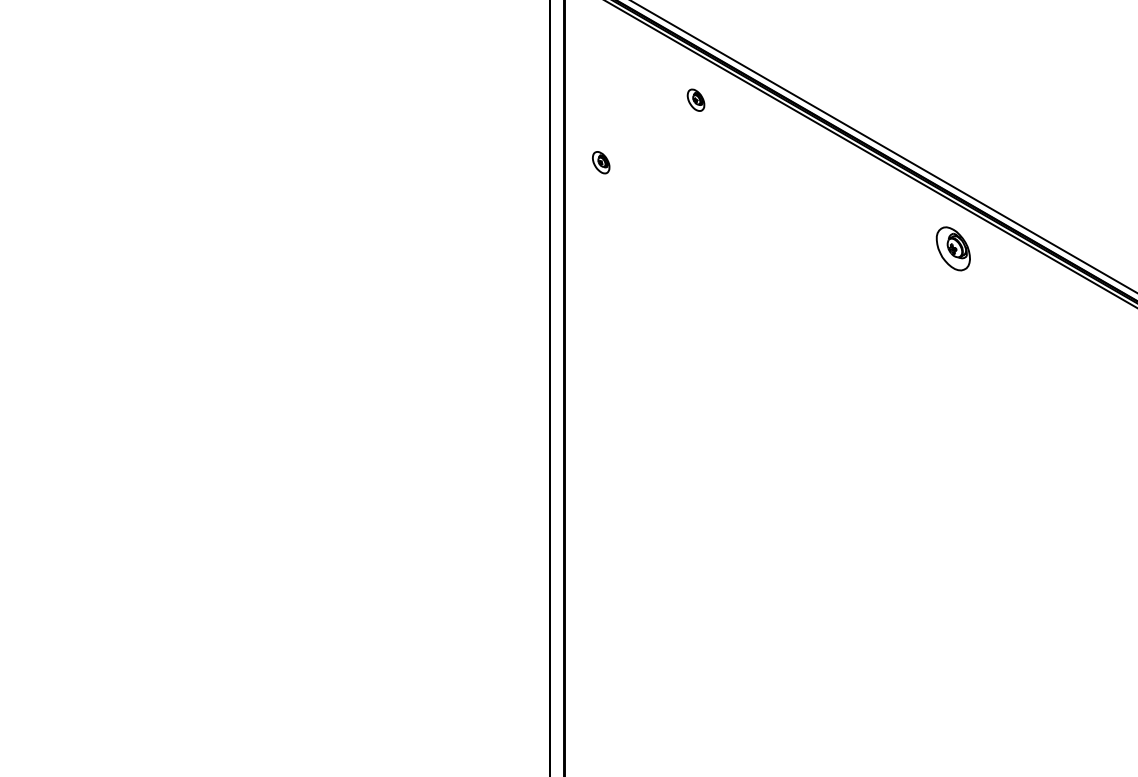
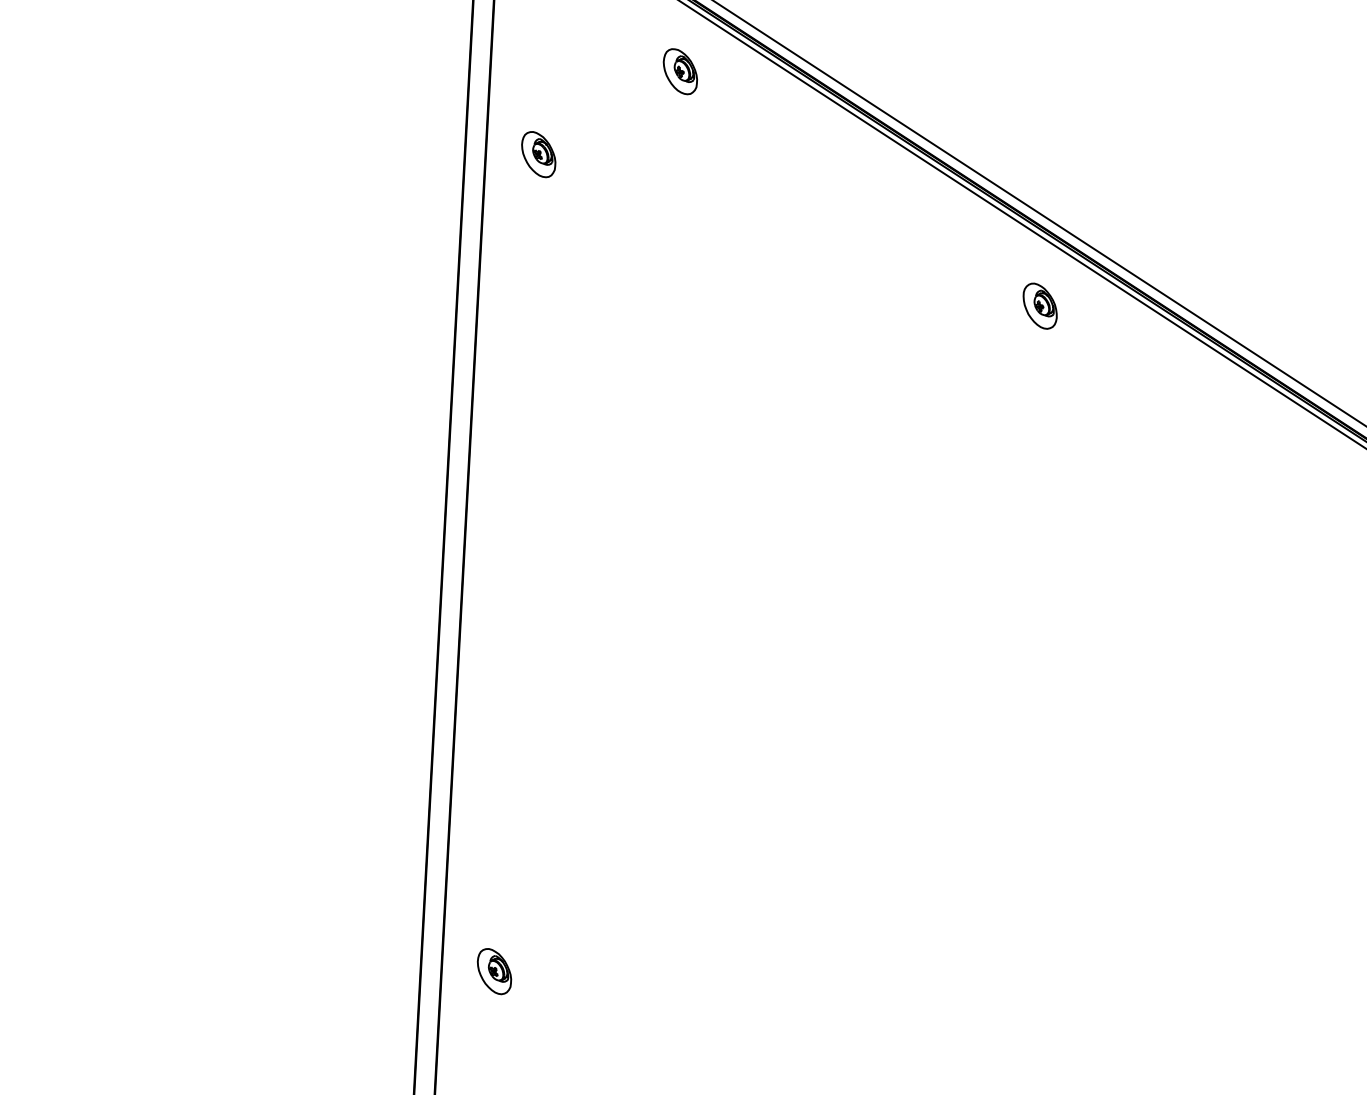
part: (695, 100) -> (679, 72), size x1.43
part: (600, 162) -> (537, 154), size x1.43
part: (953, 248) -> (1040, 305), size x0.71
part: (600, 728) -> (493, 970), added

